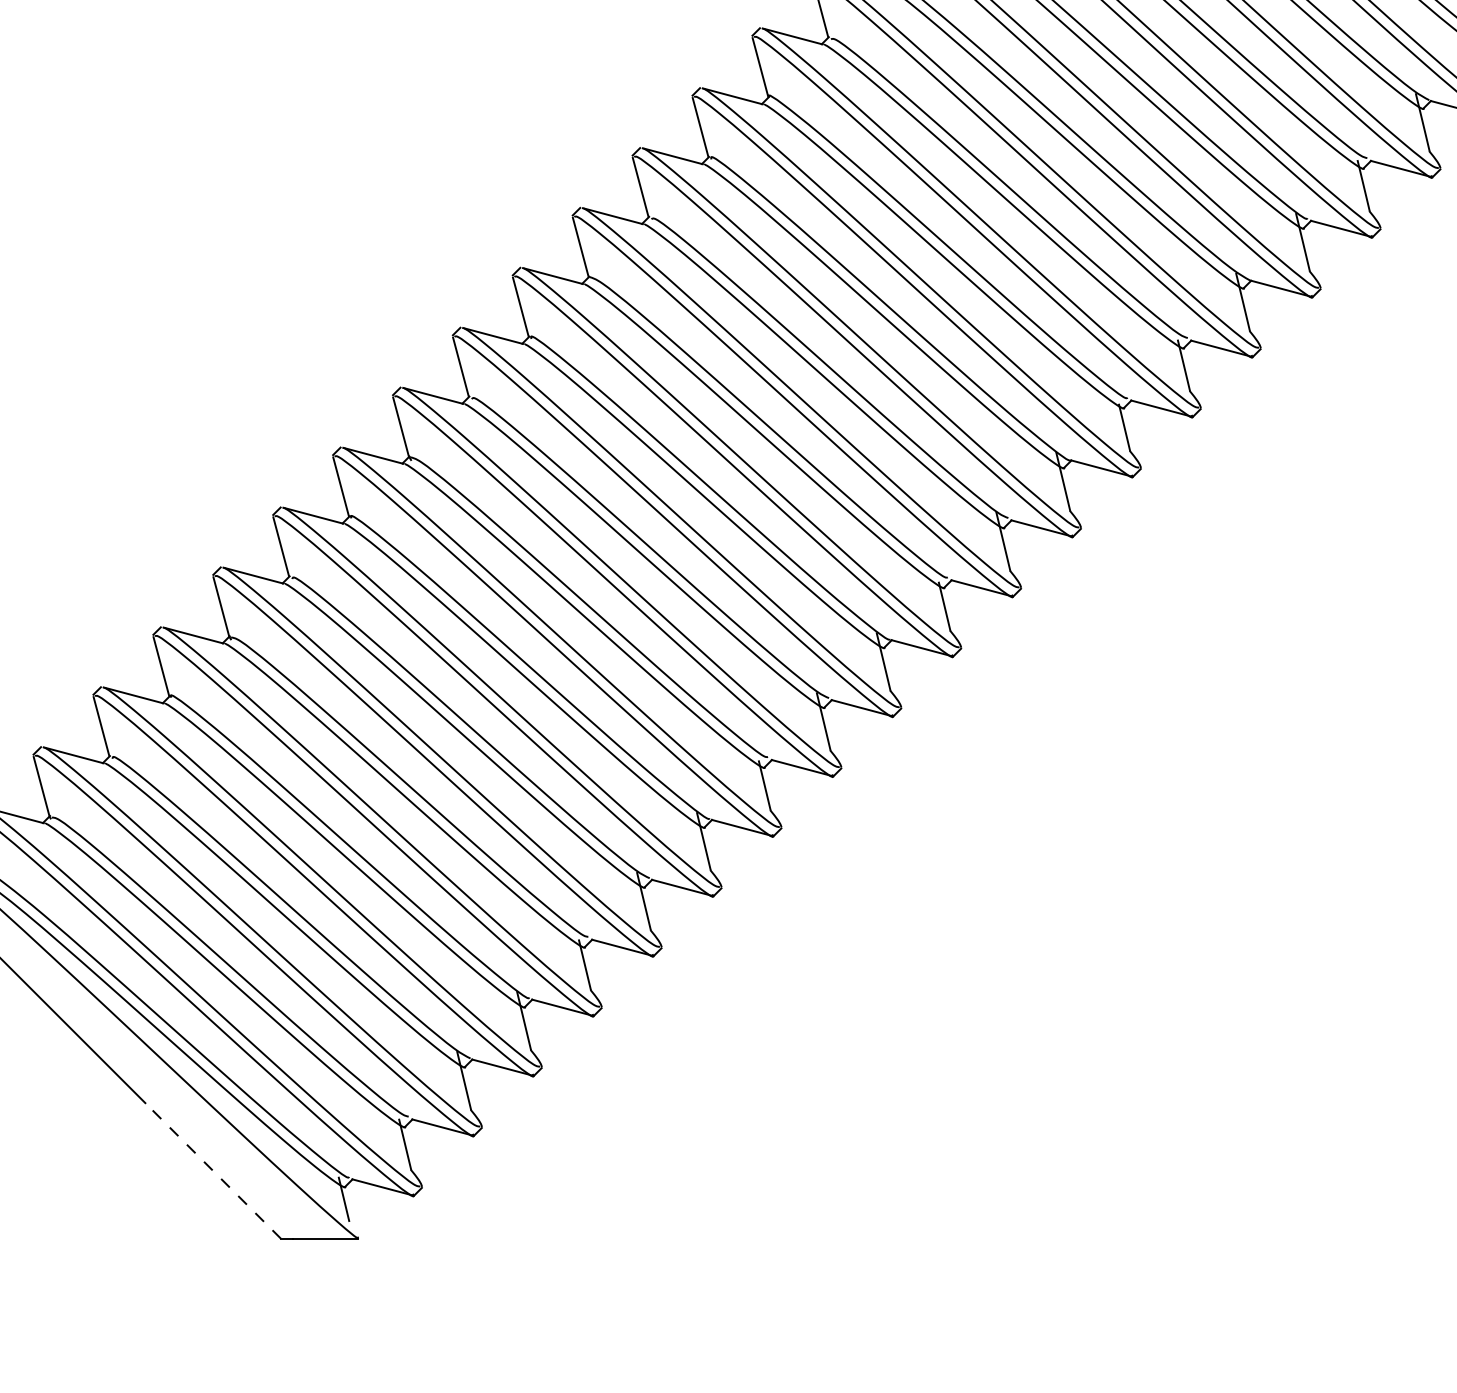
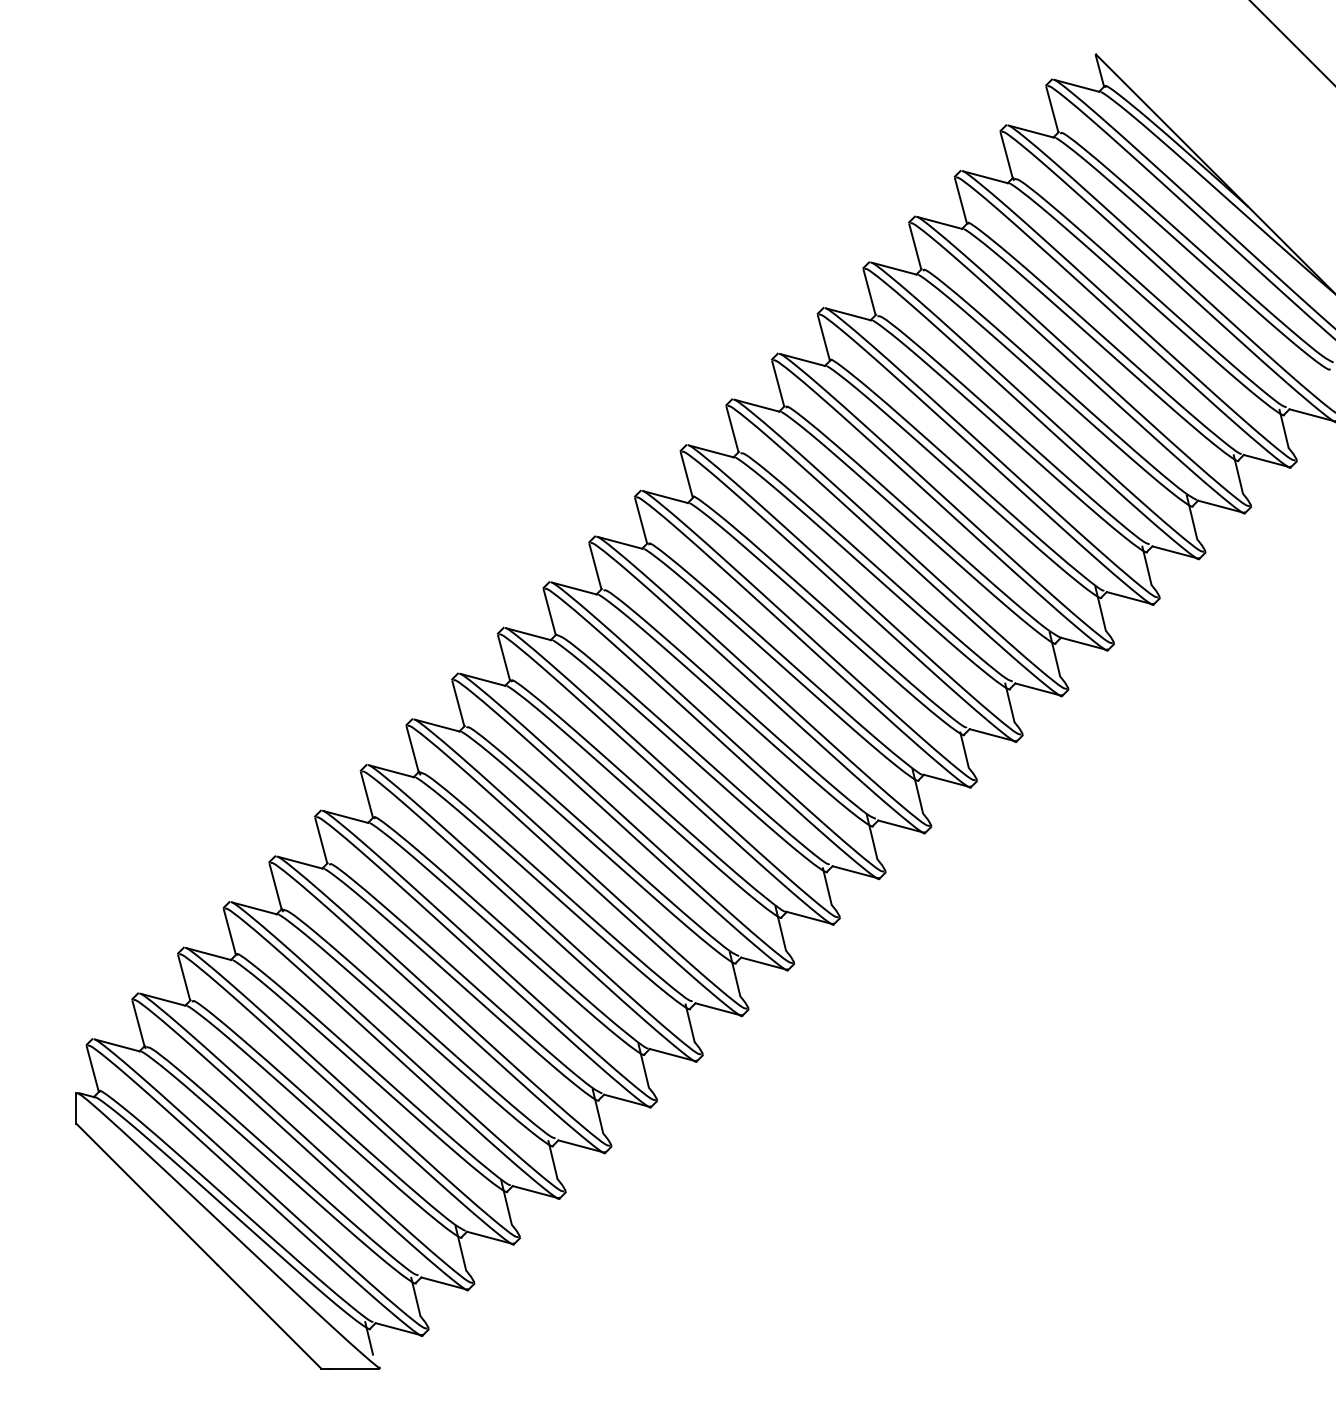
line: (213, 1170) -> (269, 1316), dashed -> solid

